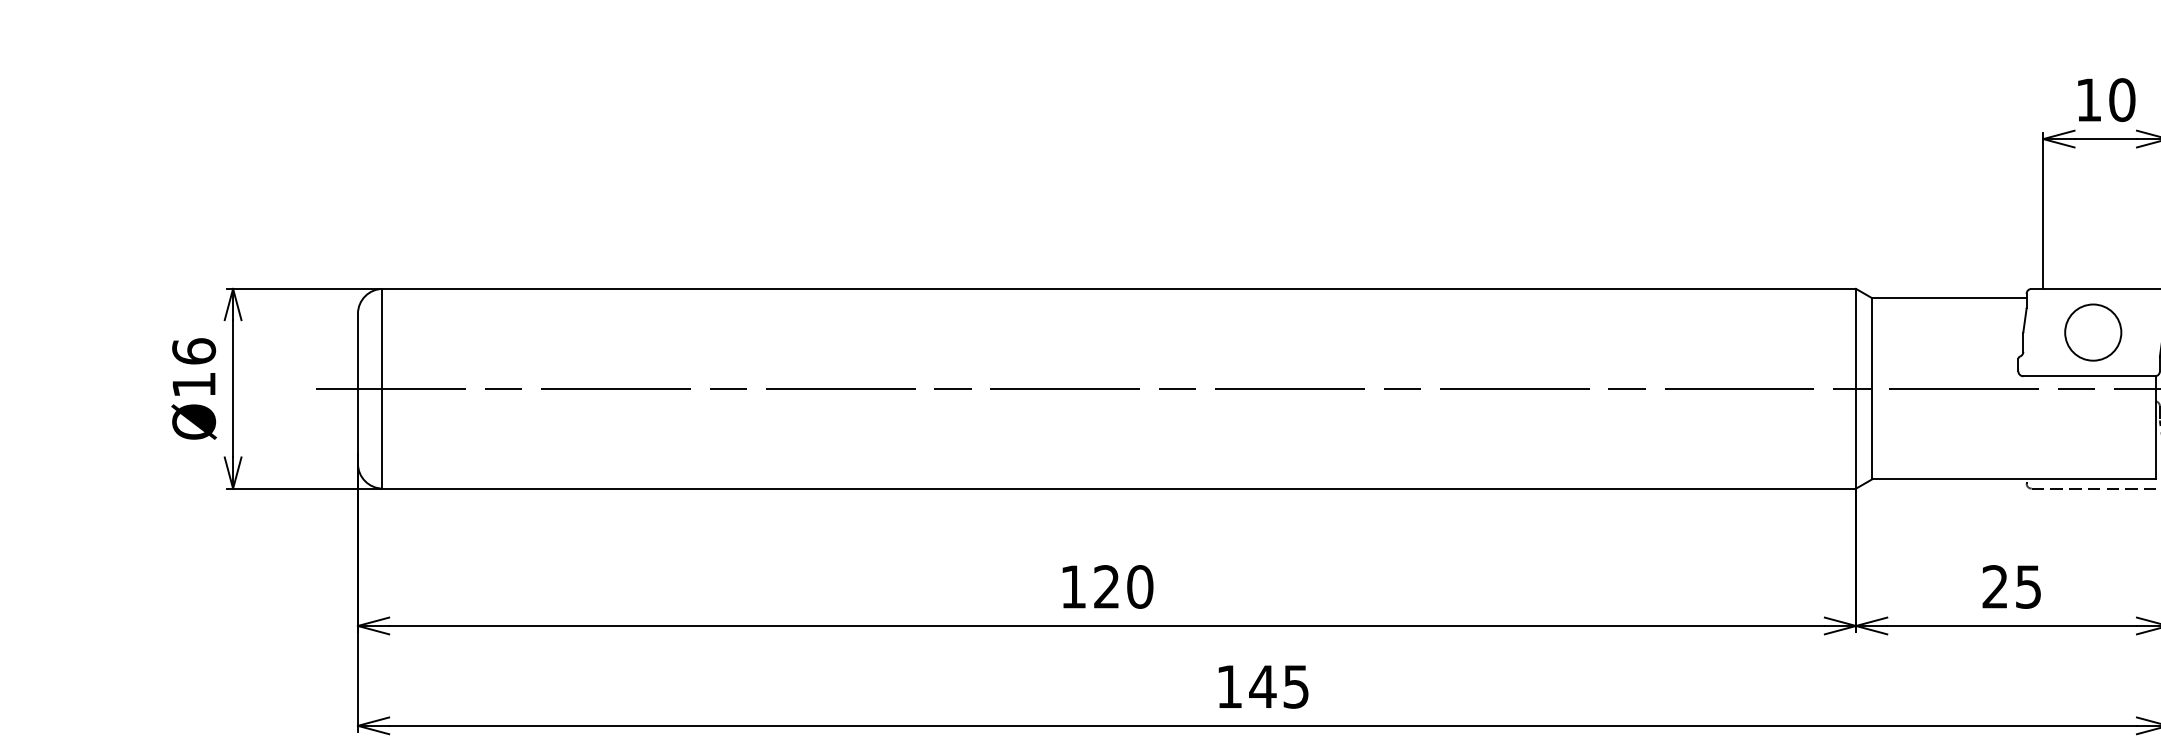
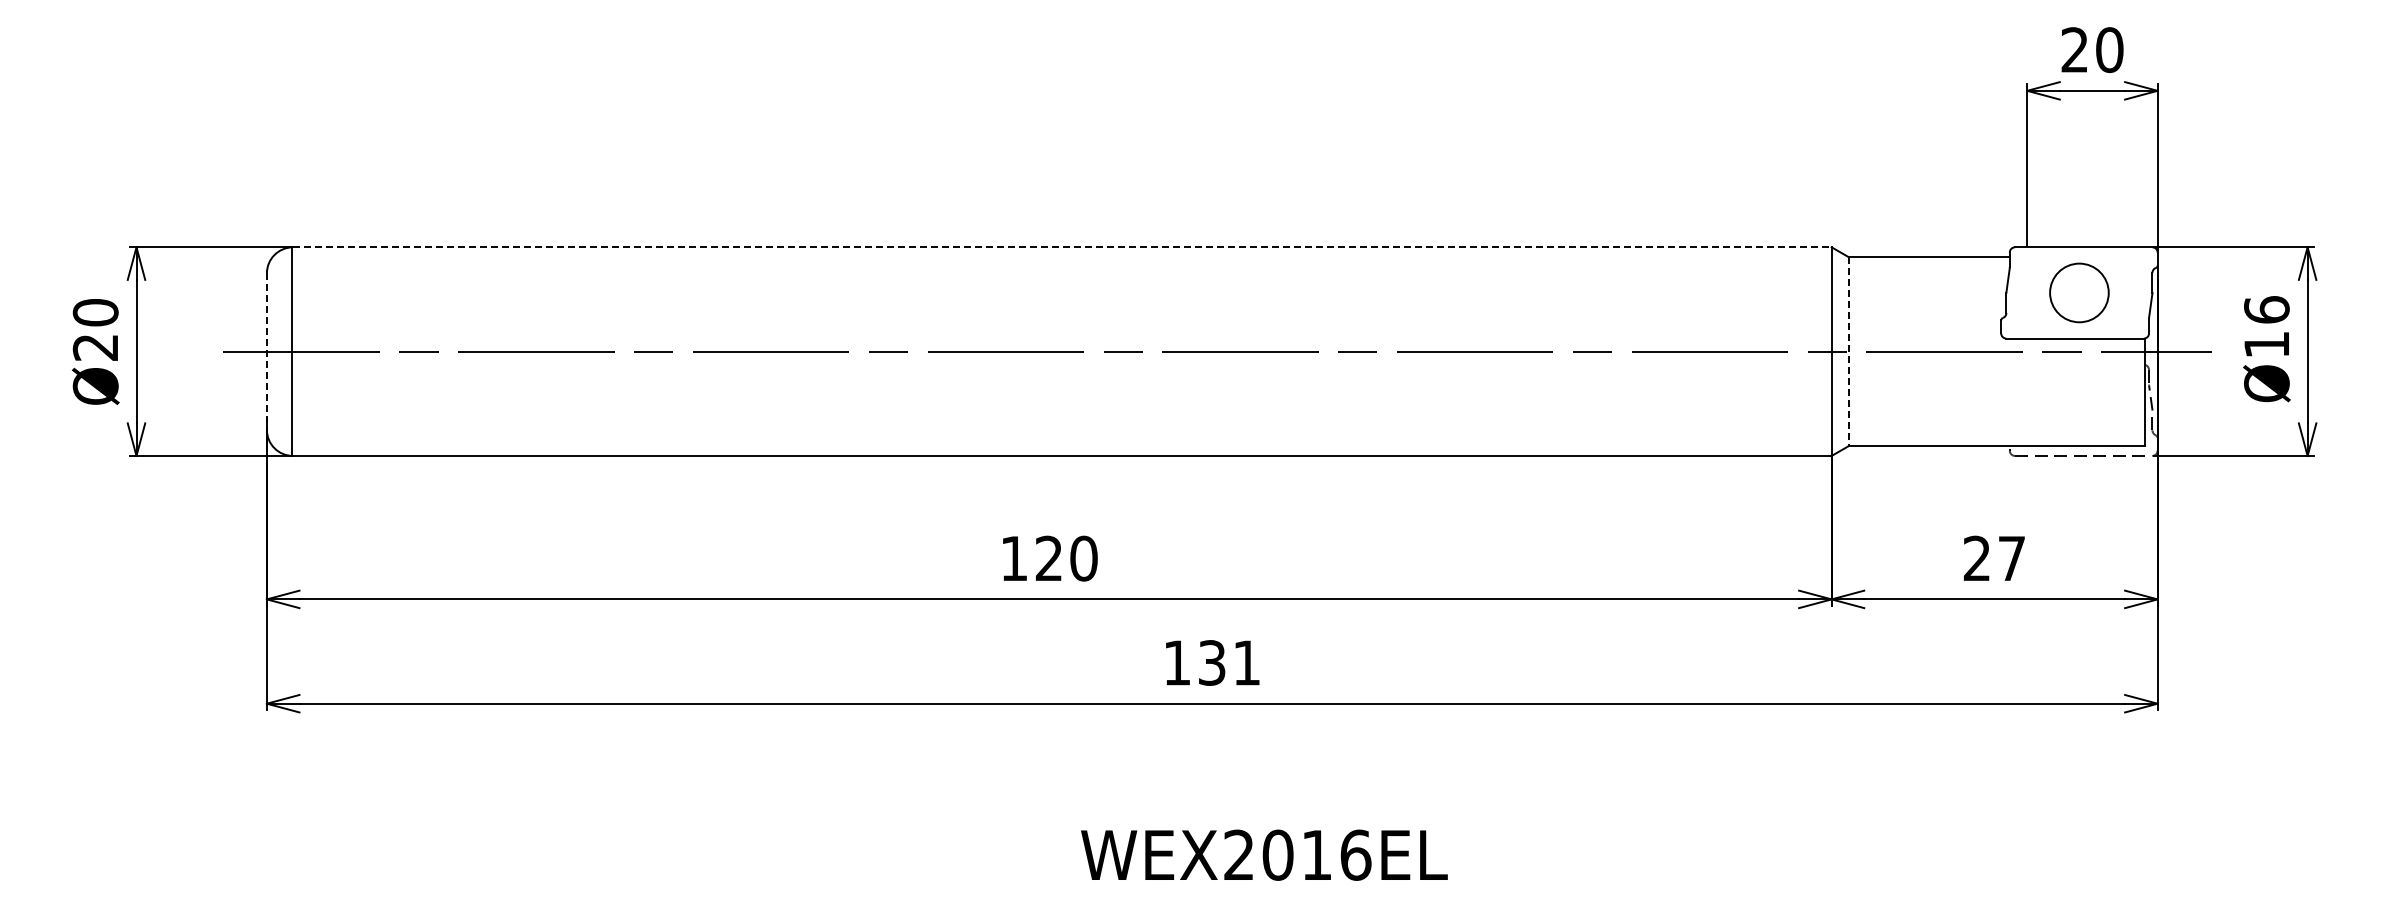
text: (2088, 99) -> (2074, 49), 10 -> 20
line: (1119, 289) -> (1062, 247), solid -> dashed
text: (193, 367) -> (95, 329), Ø16 -> Ø20
line: (1872, 388) -> (1848, 351), solid -> dashed
line: (357, 389) -> (266, 352), solid -> dashed
text: (2028, 586) -> (2011, 558), 25 -> 27
text: (1278, 686) -> (1228, 662), 145 -> 131

